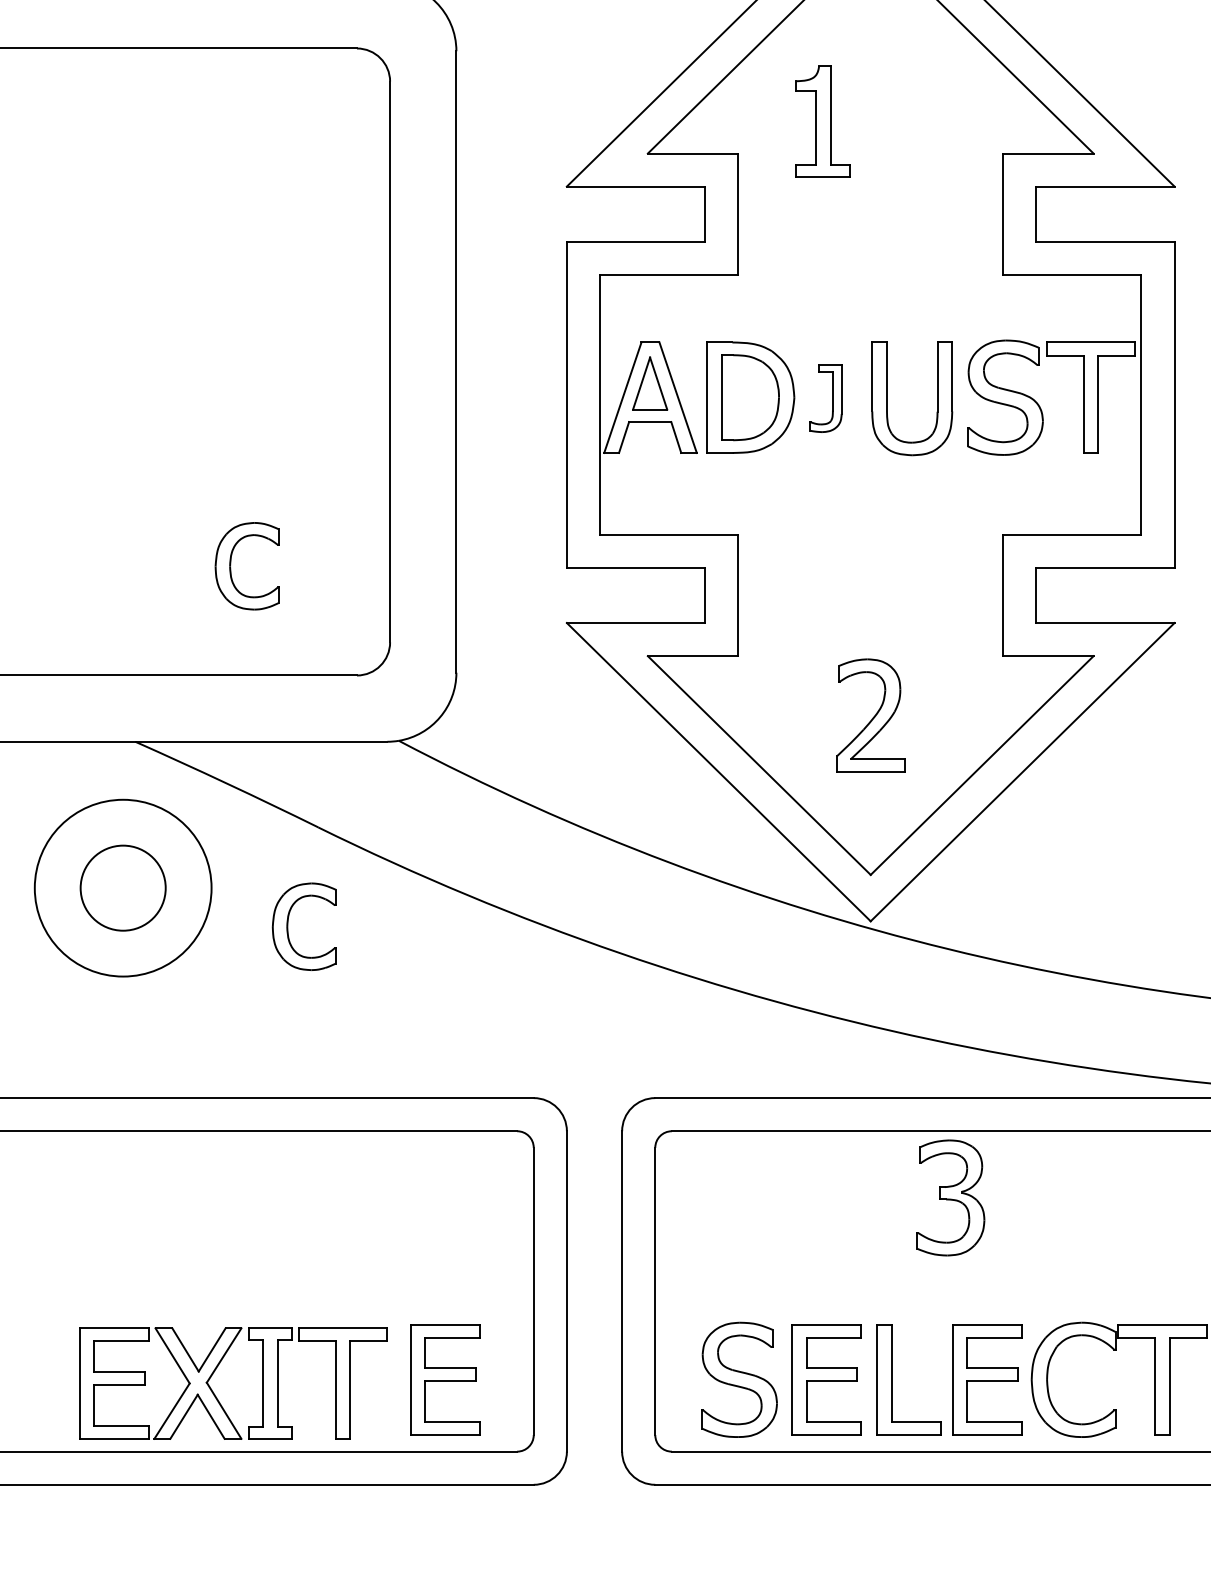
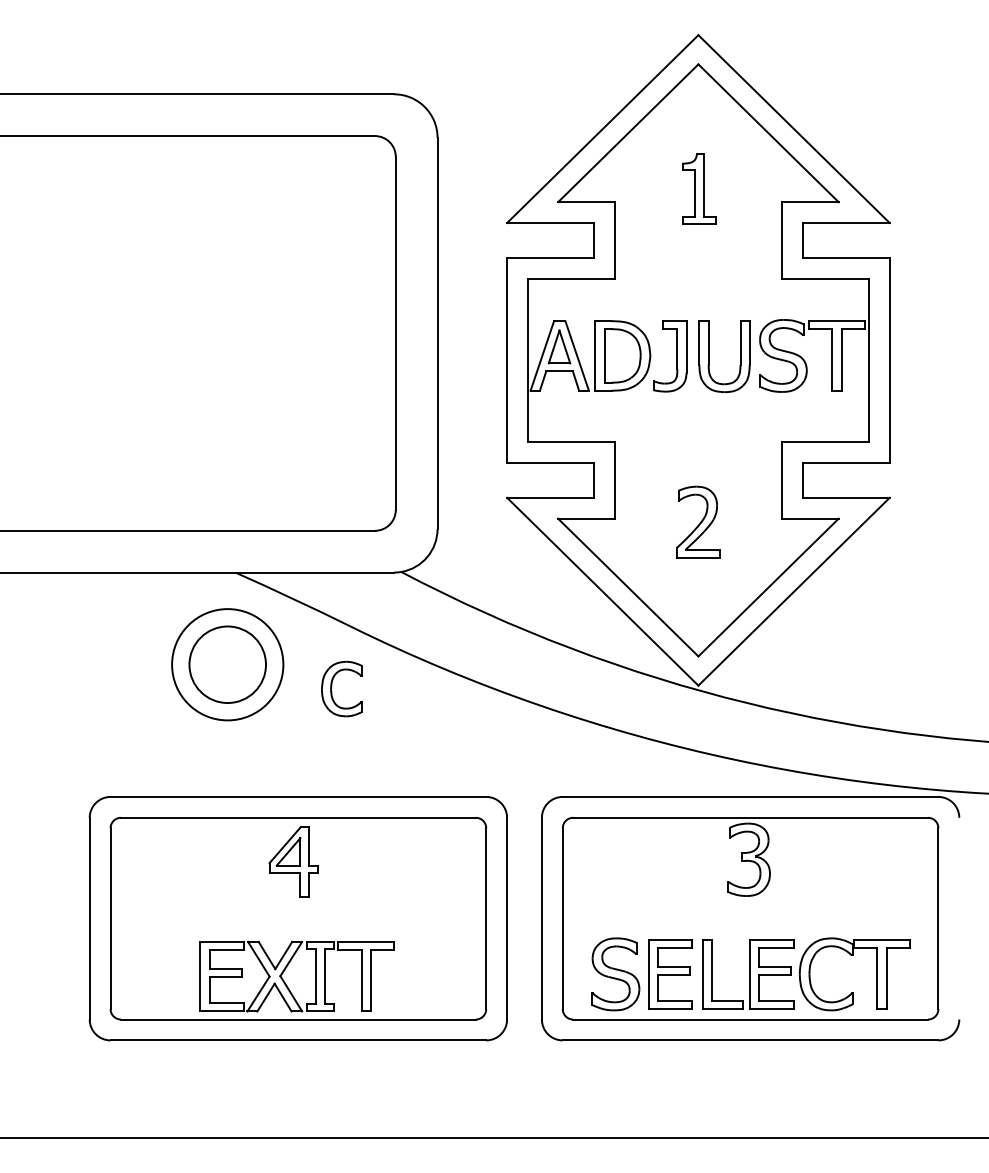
part: (823, 120) -> (699, 188), moved
part: (826, 398) -> (670, 356), size x1.67
part: (232, 562) -> (296, 459), removed
part: (870, 714) -> (698, 521), moved
circle: (122, 887) -> (227, 664), size x1.43
part: (227, 1200) -> (293, 861), added
part: (445, 1380) -> (430, 974), removed

